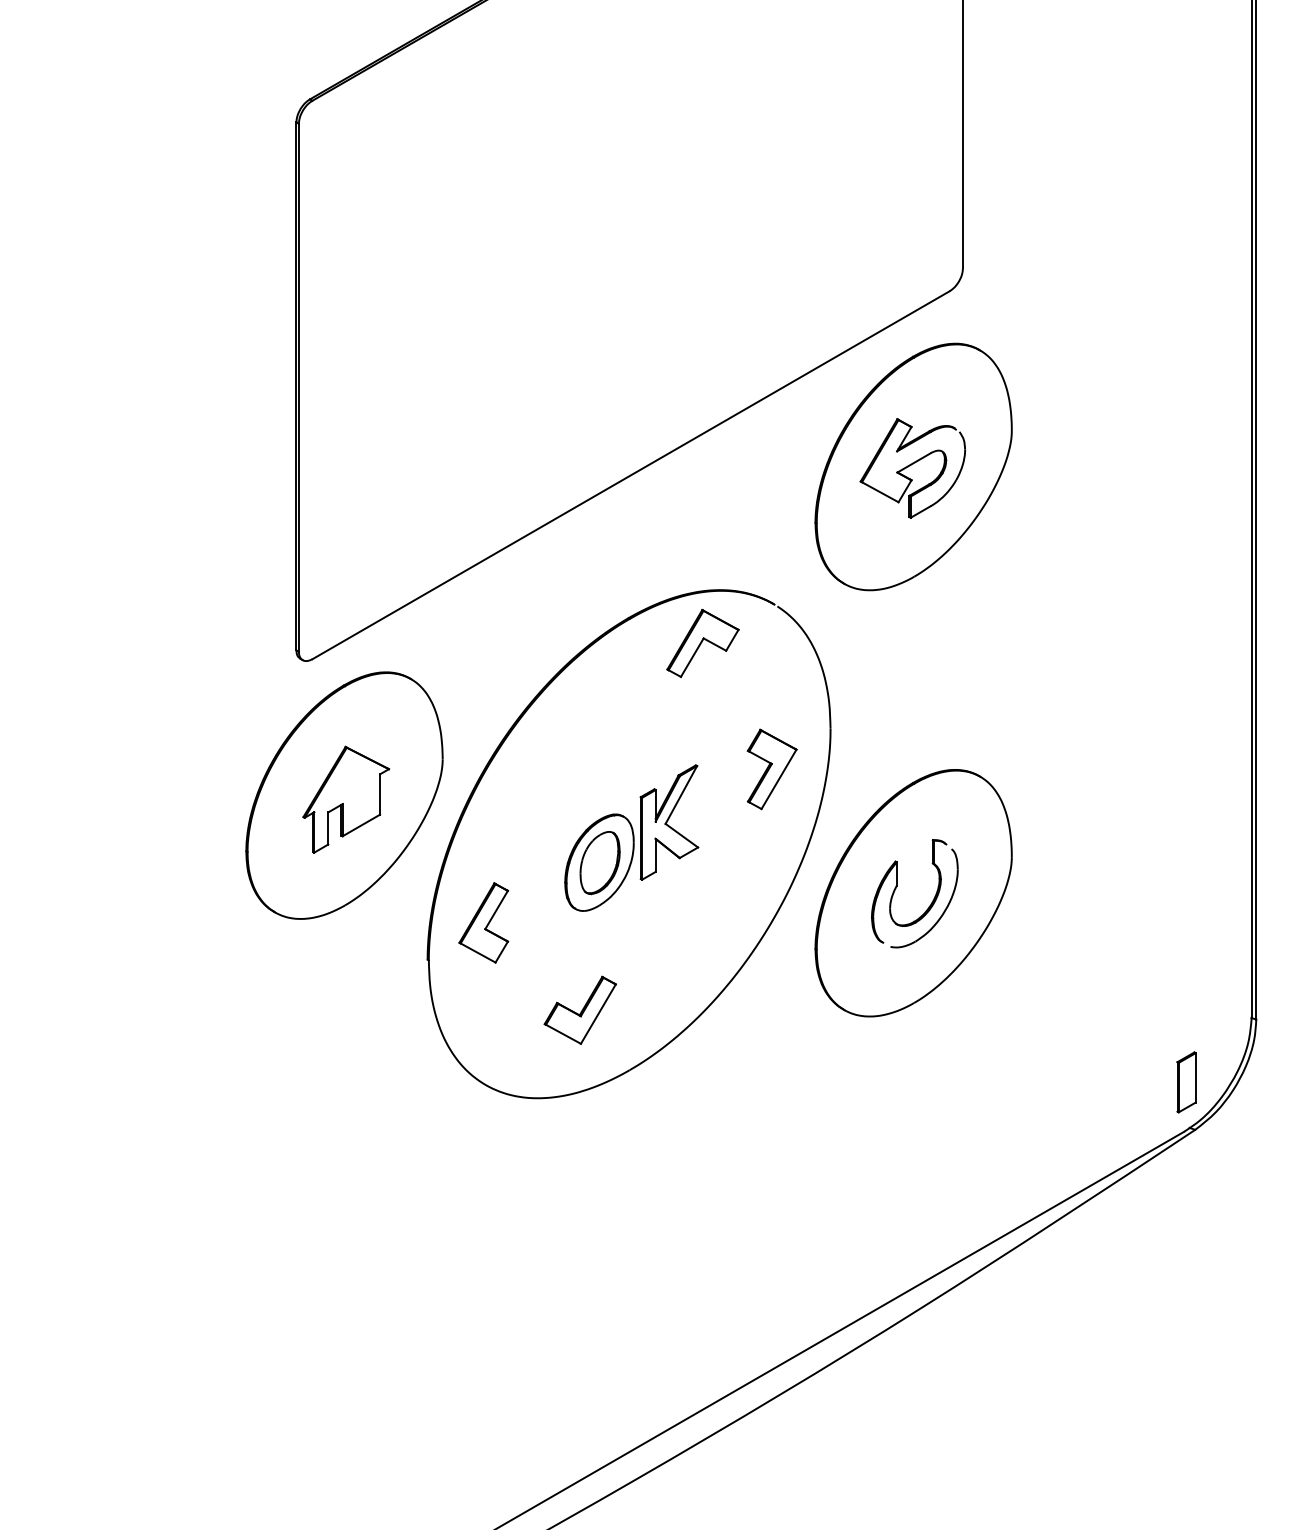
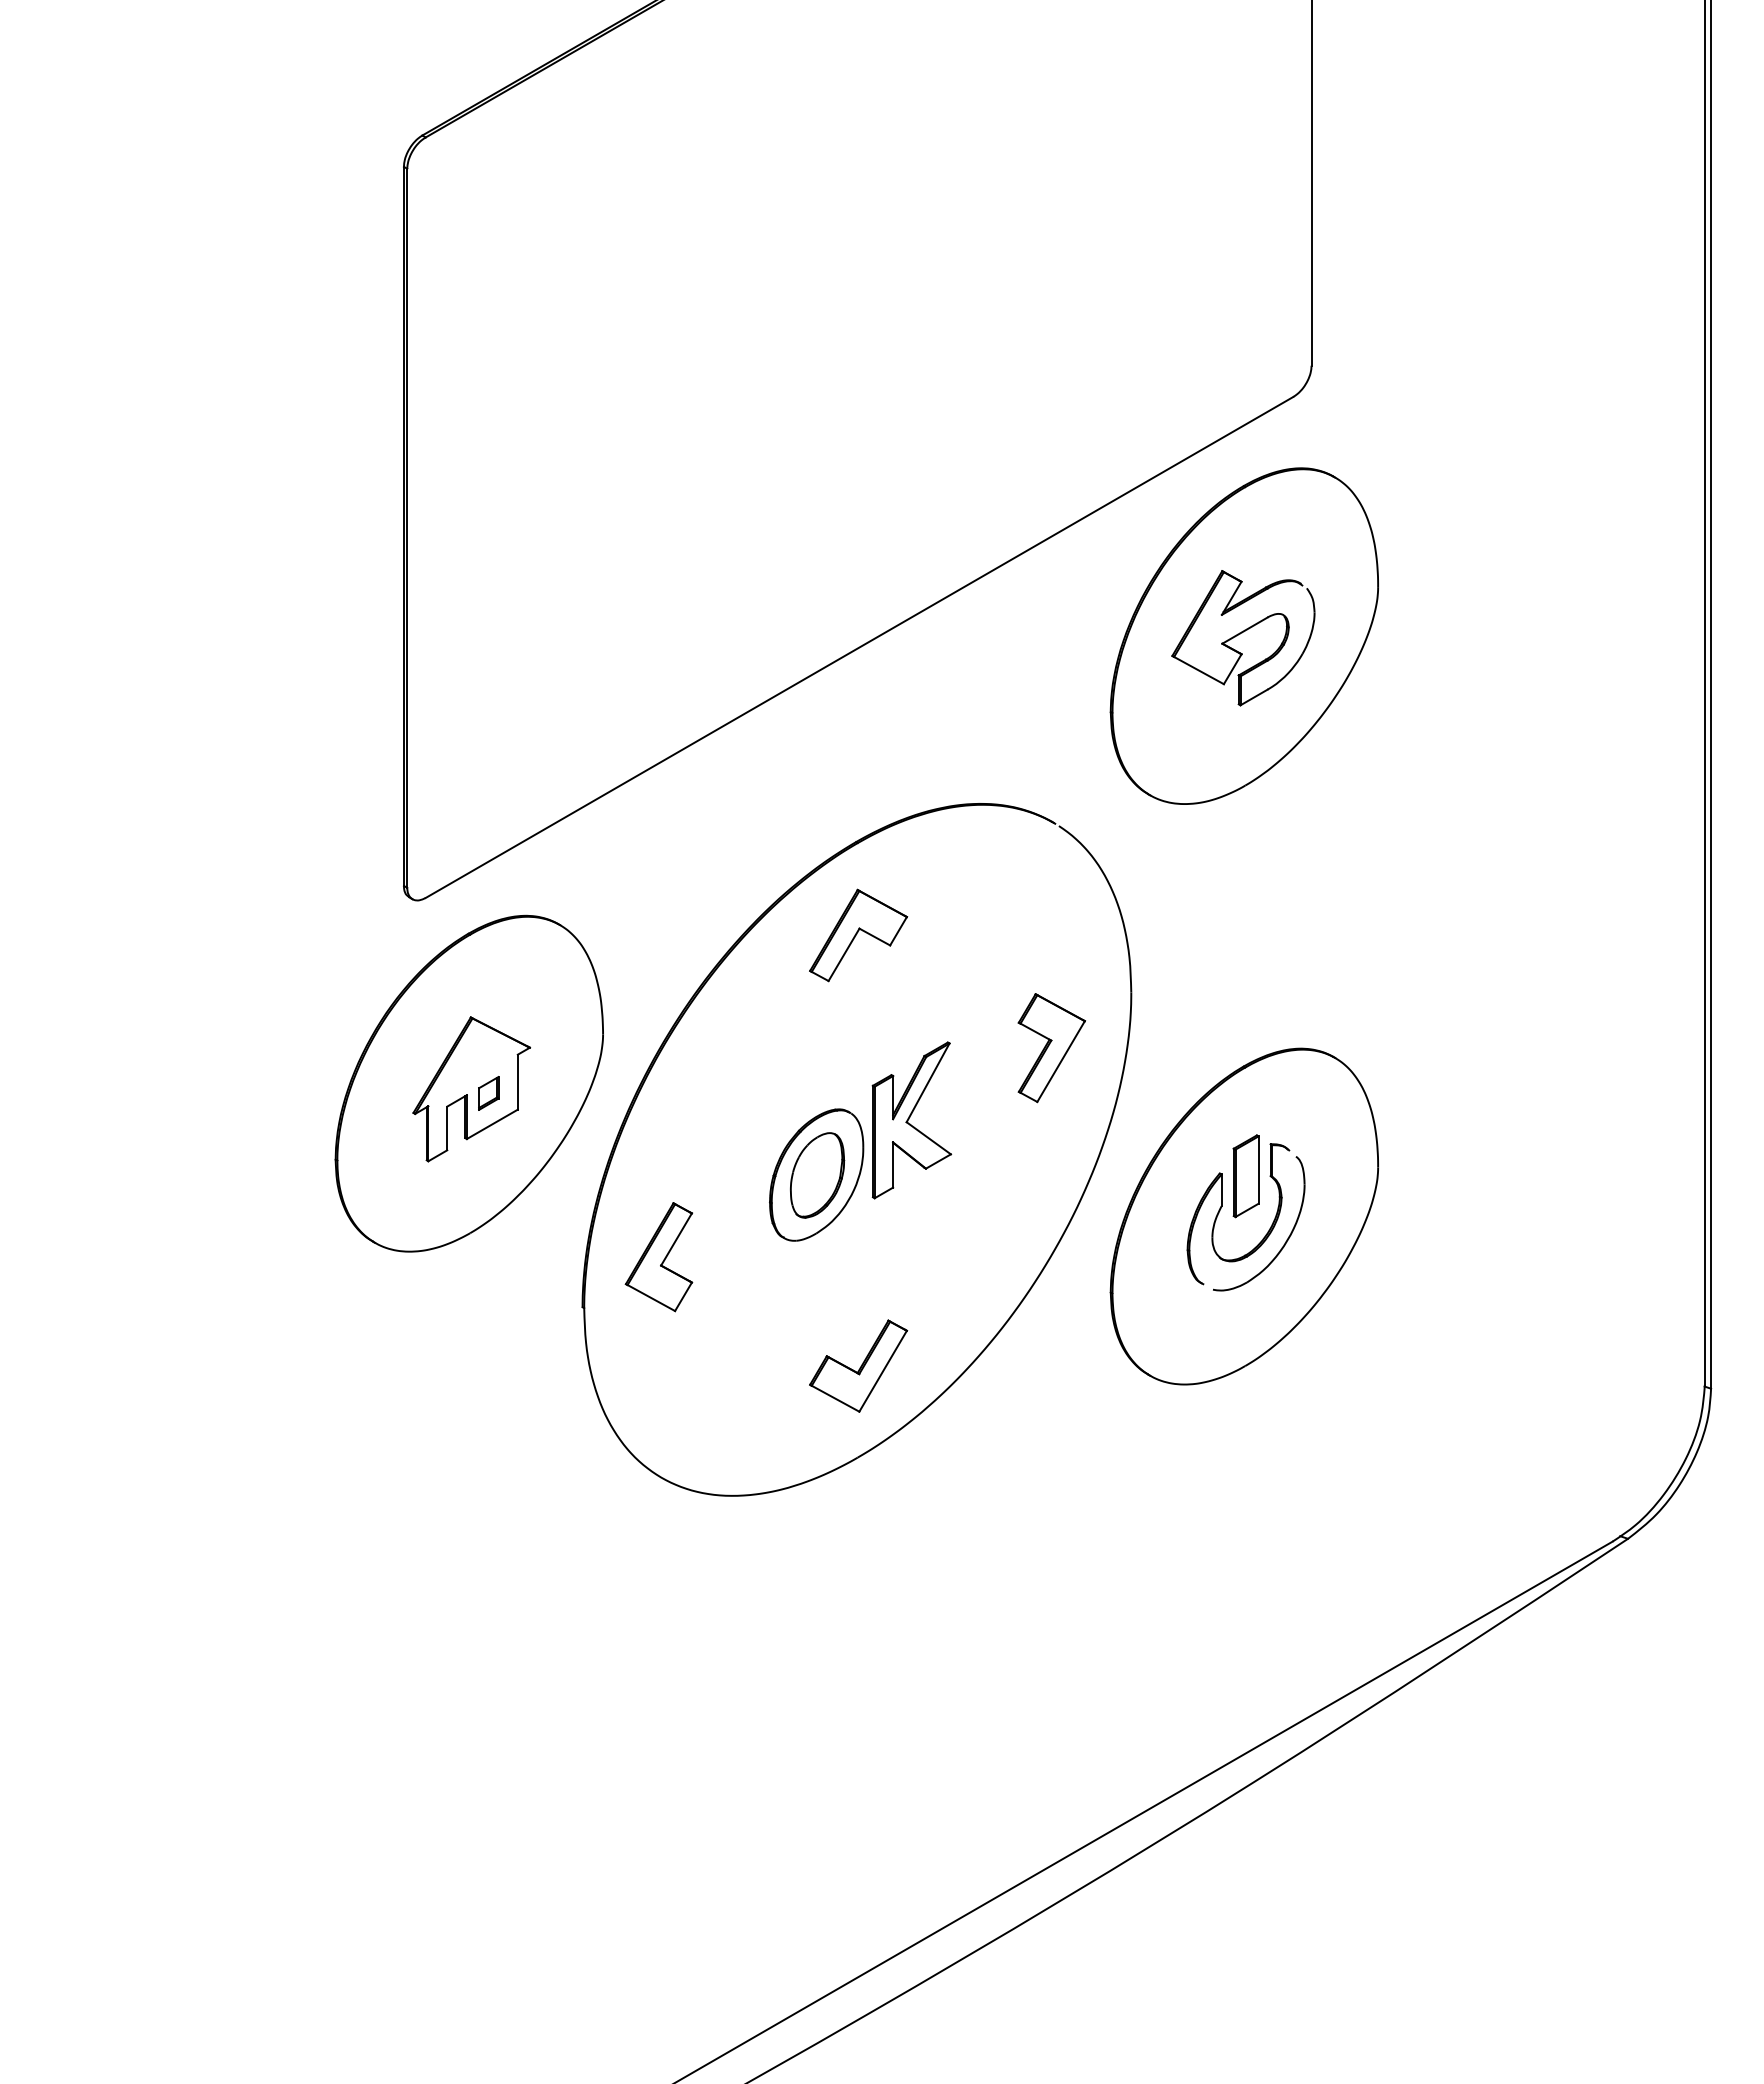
part: (702, 643) -> (858, 935), moved
part: (358, 802) -> (488, 1093), added
part: (580, 1009) -> (858, 1365), moved
part: (1186, 1082) -> (1245, 1176), moved

